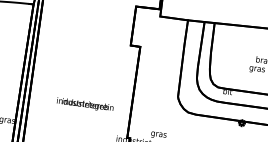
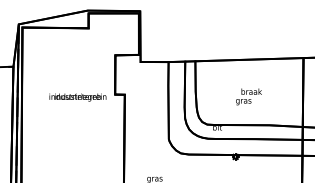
text: (84, 104) -> (77, 97), moved

